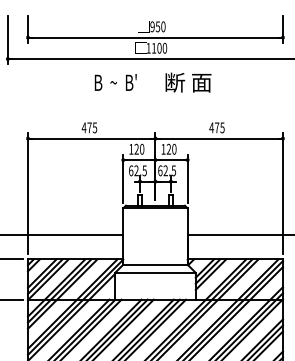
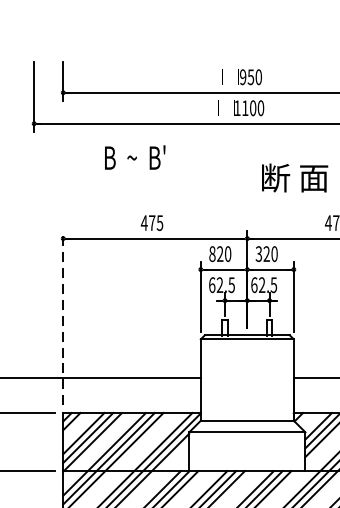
text: (115, 82) -> (134, 157), moved
text: (188, 82) -> (295, 177), moved
text: (131, 148) -> (212, 252), 120 -> 820
text: (163, 148) -> (258, 252), 120 -> 320
line: (27, 193) -> (62, 317), solid -> dashed

